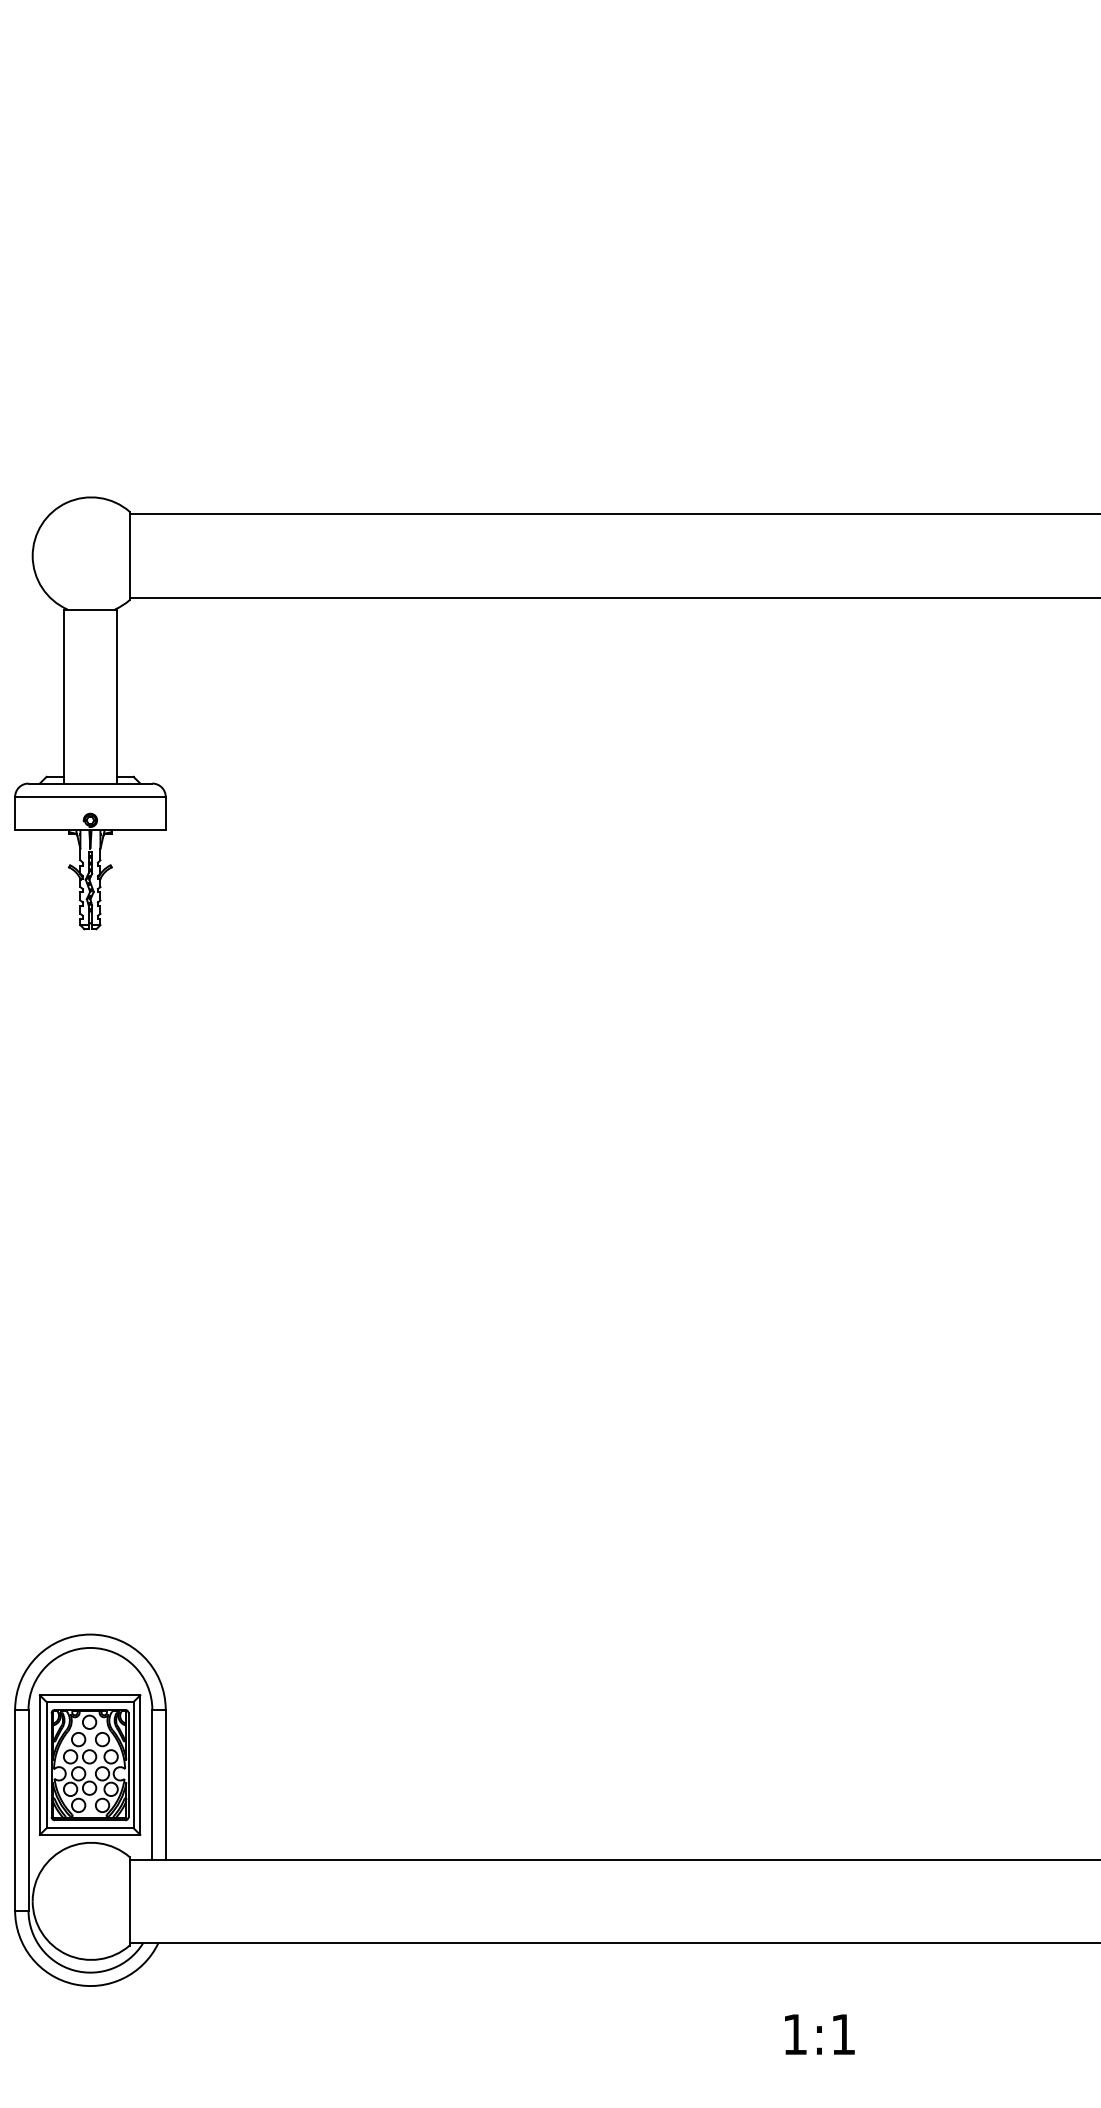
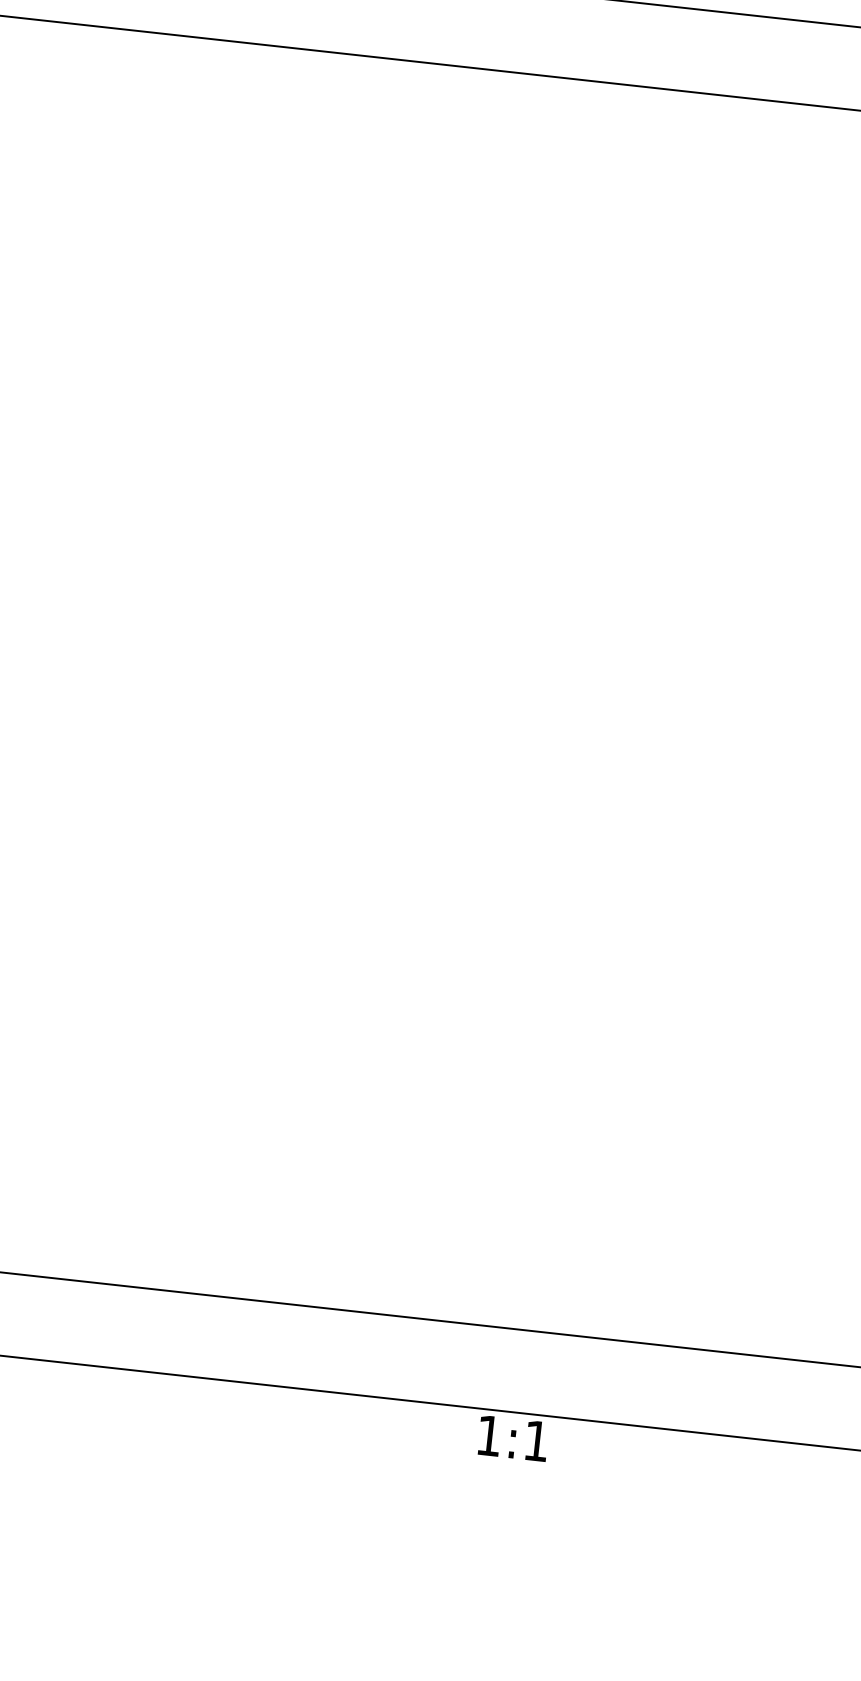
text: (819, 2034) -> (513, 1438), moved

